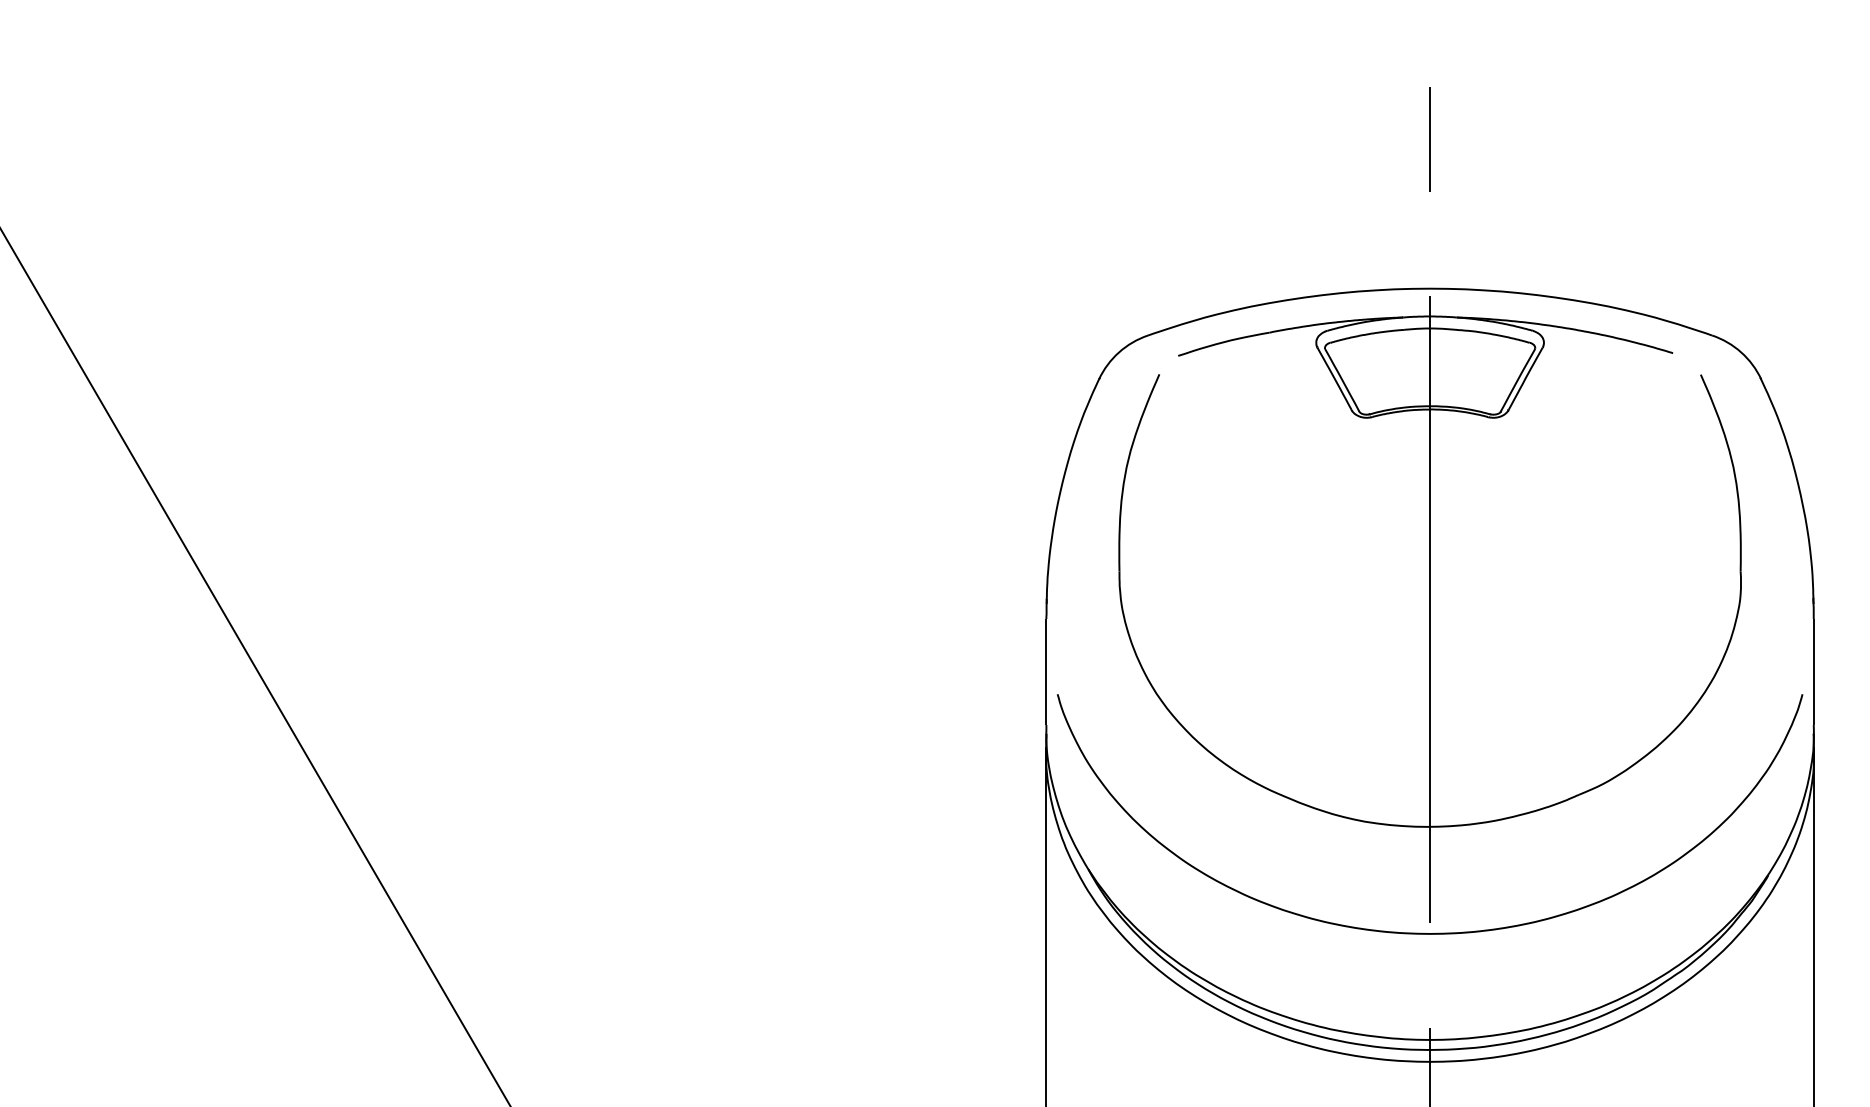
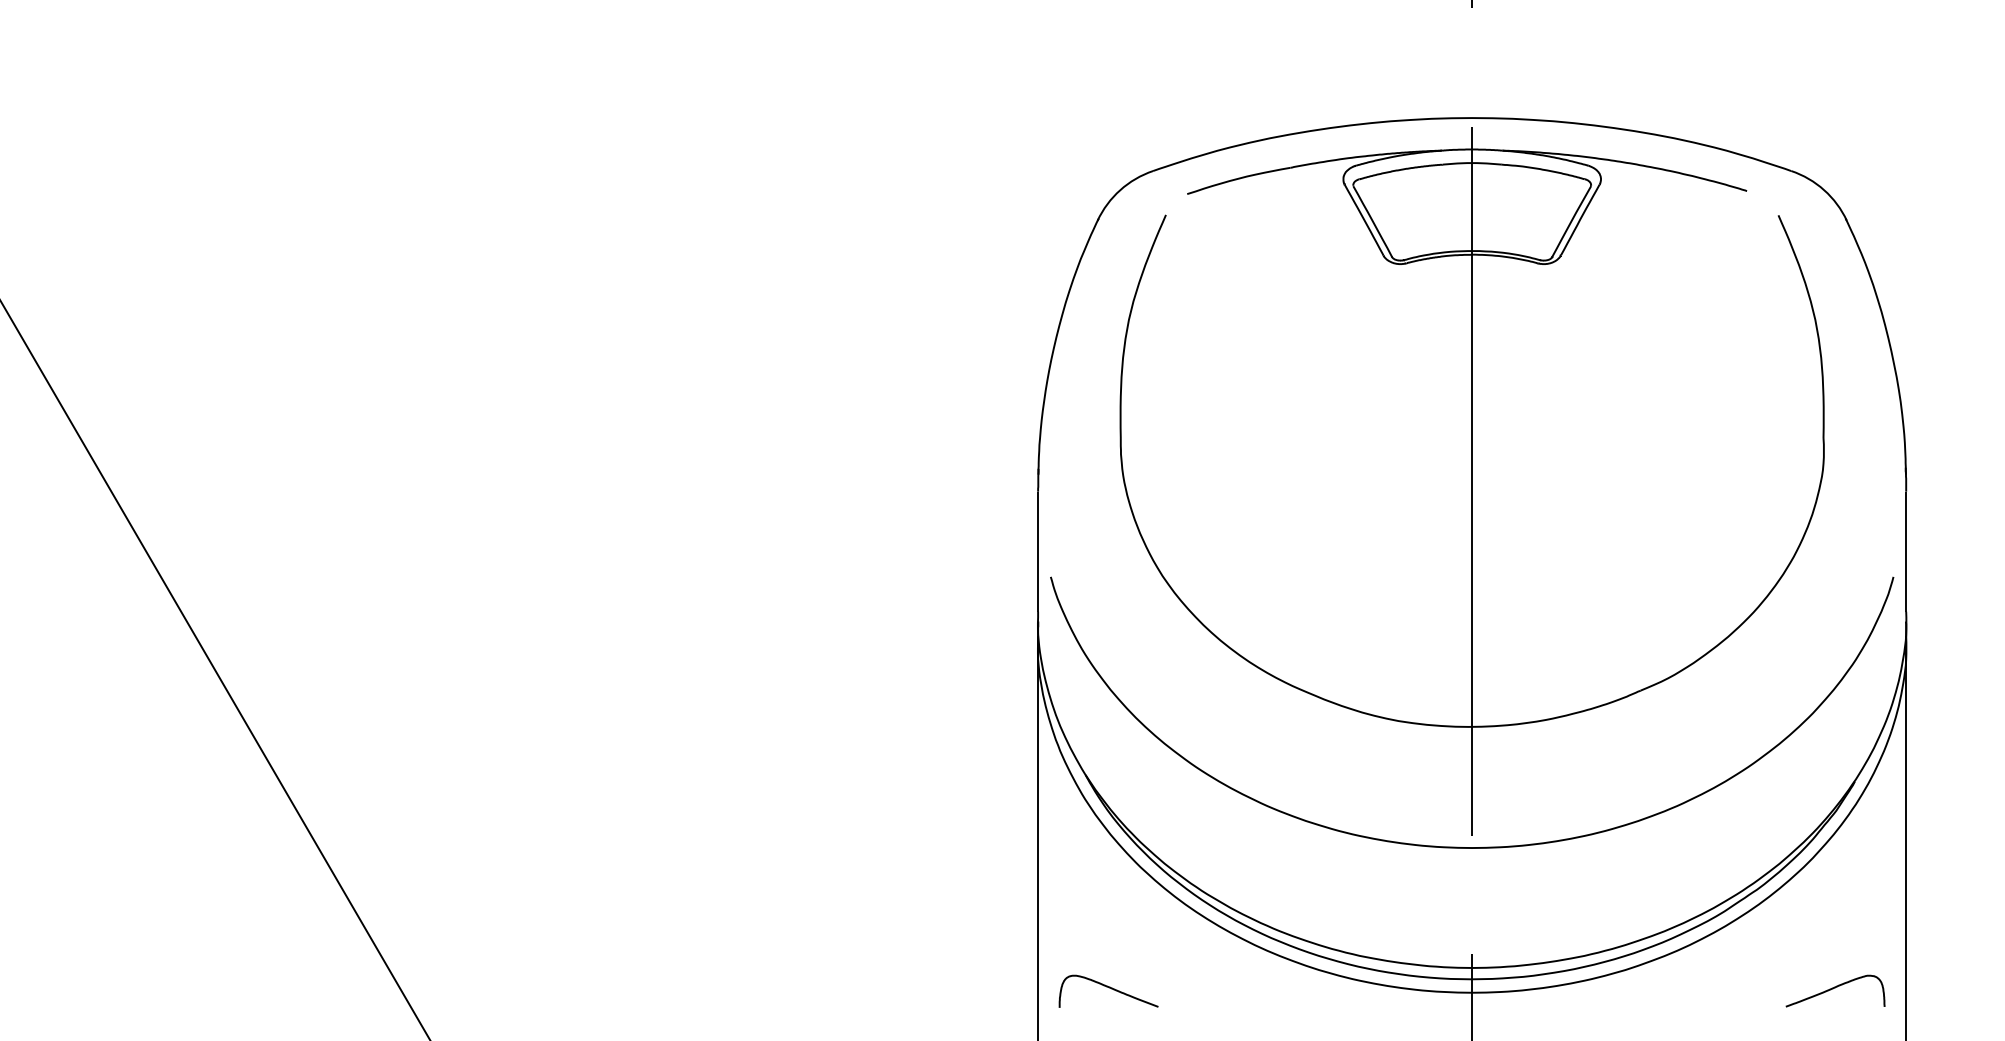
curve: (1109, 1058) -> (1109, 988), added
curve: (1750, 1058) -> (1834, 988), added

